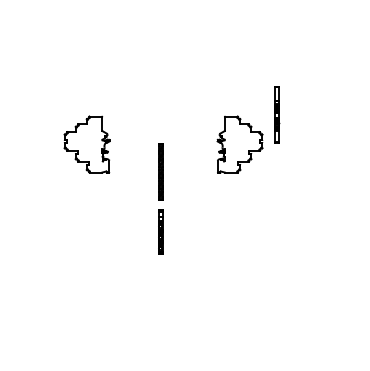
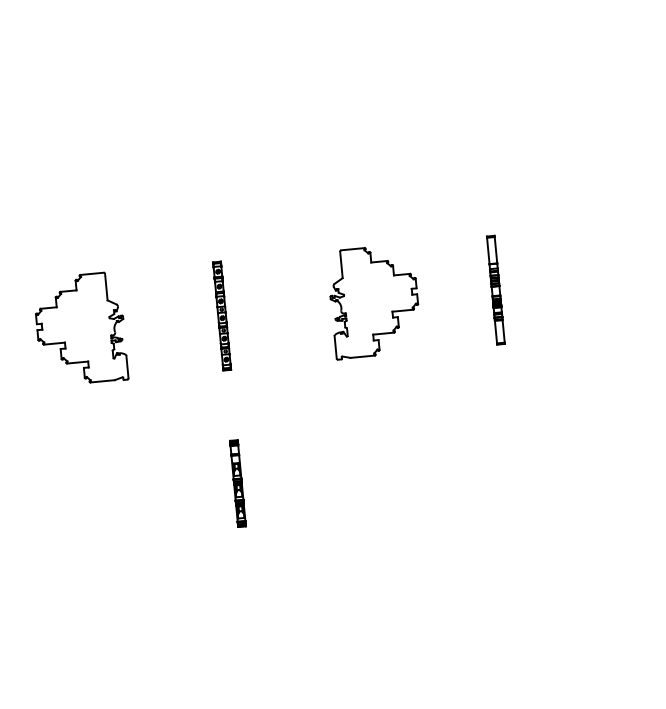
part: (277, 114) -> (496, 289), moved
part: (160, 171) -> (221, 315), moved

